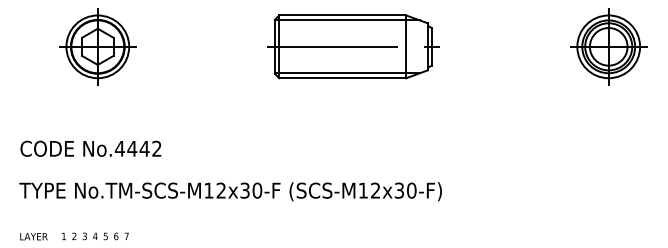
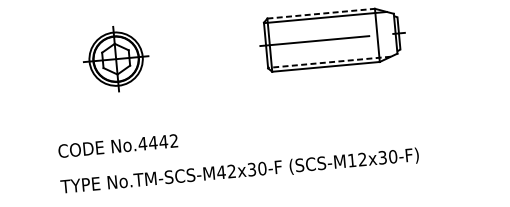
line: (343, 15) -> (321, 13), solid -> dashed
line: (347, 73) -> (329, 62), solid -> dashed
text: (208, 190) -> (220, 172), No.TM-SCS-M12x30-F -> No.TM-SCS-M42x30-F

